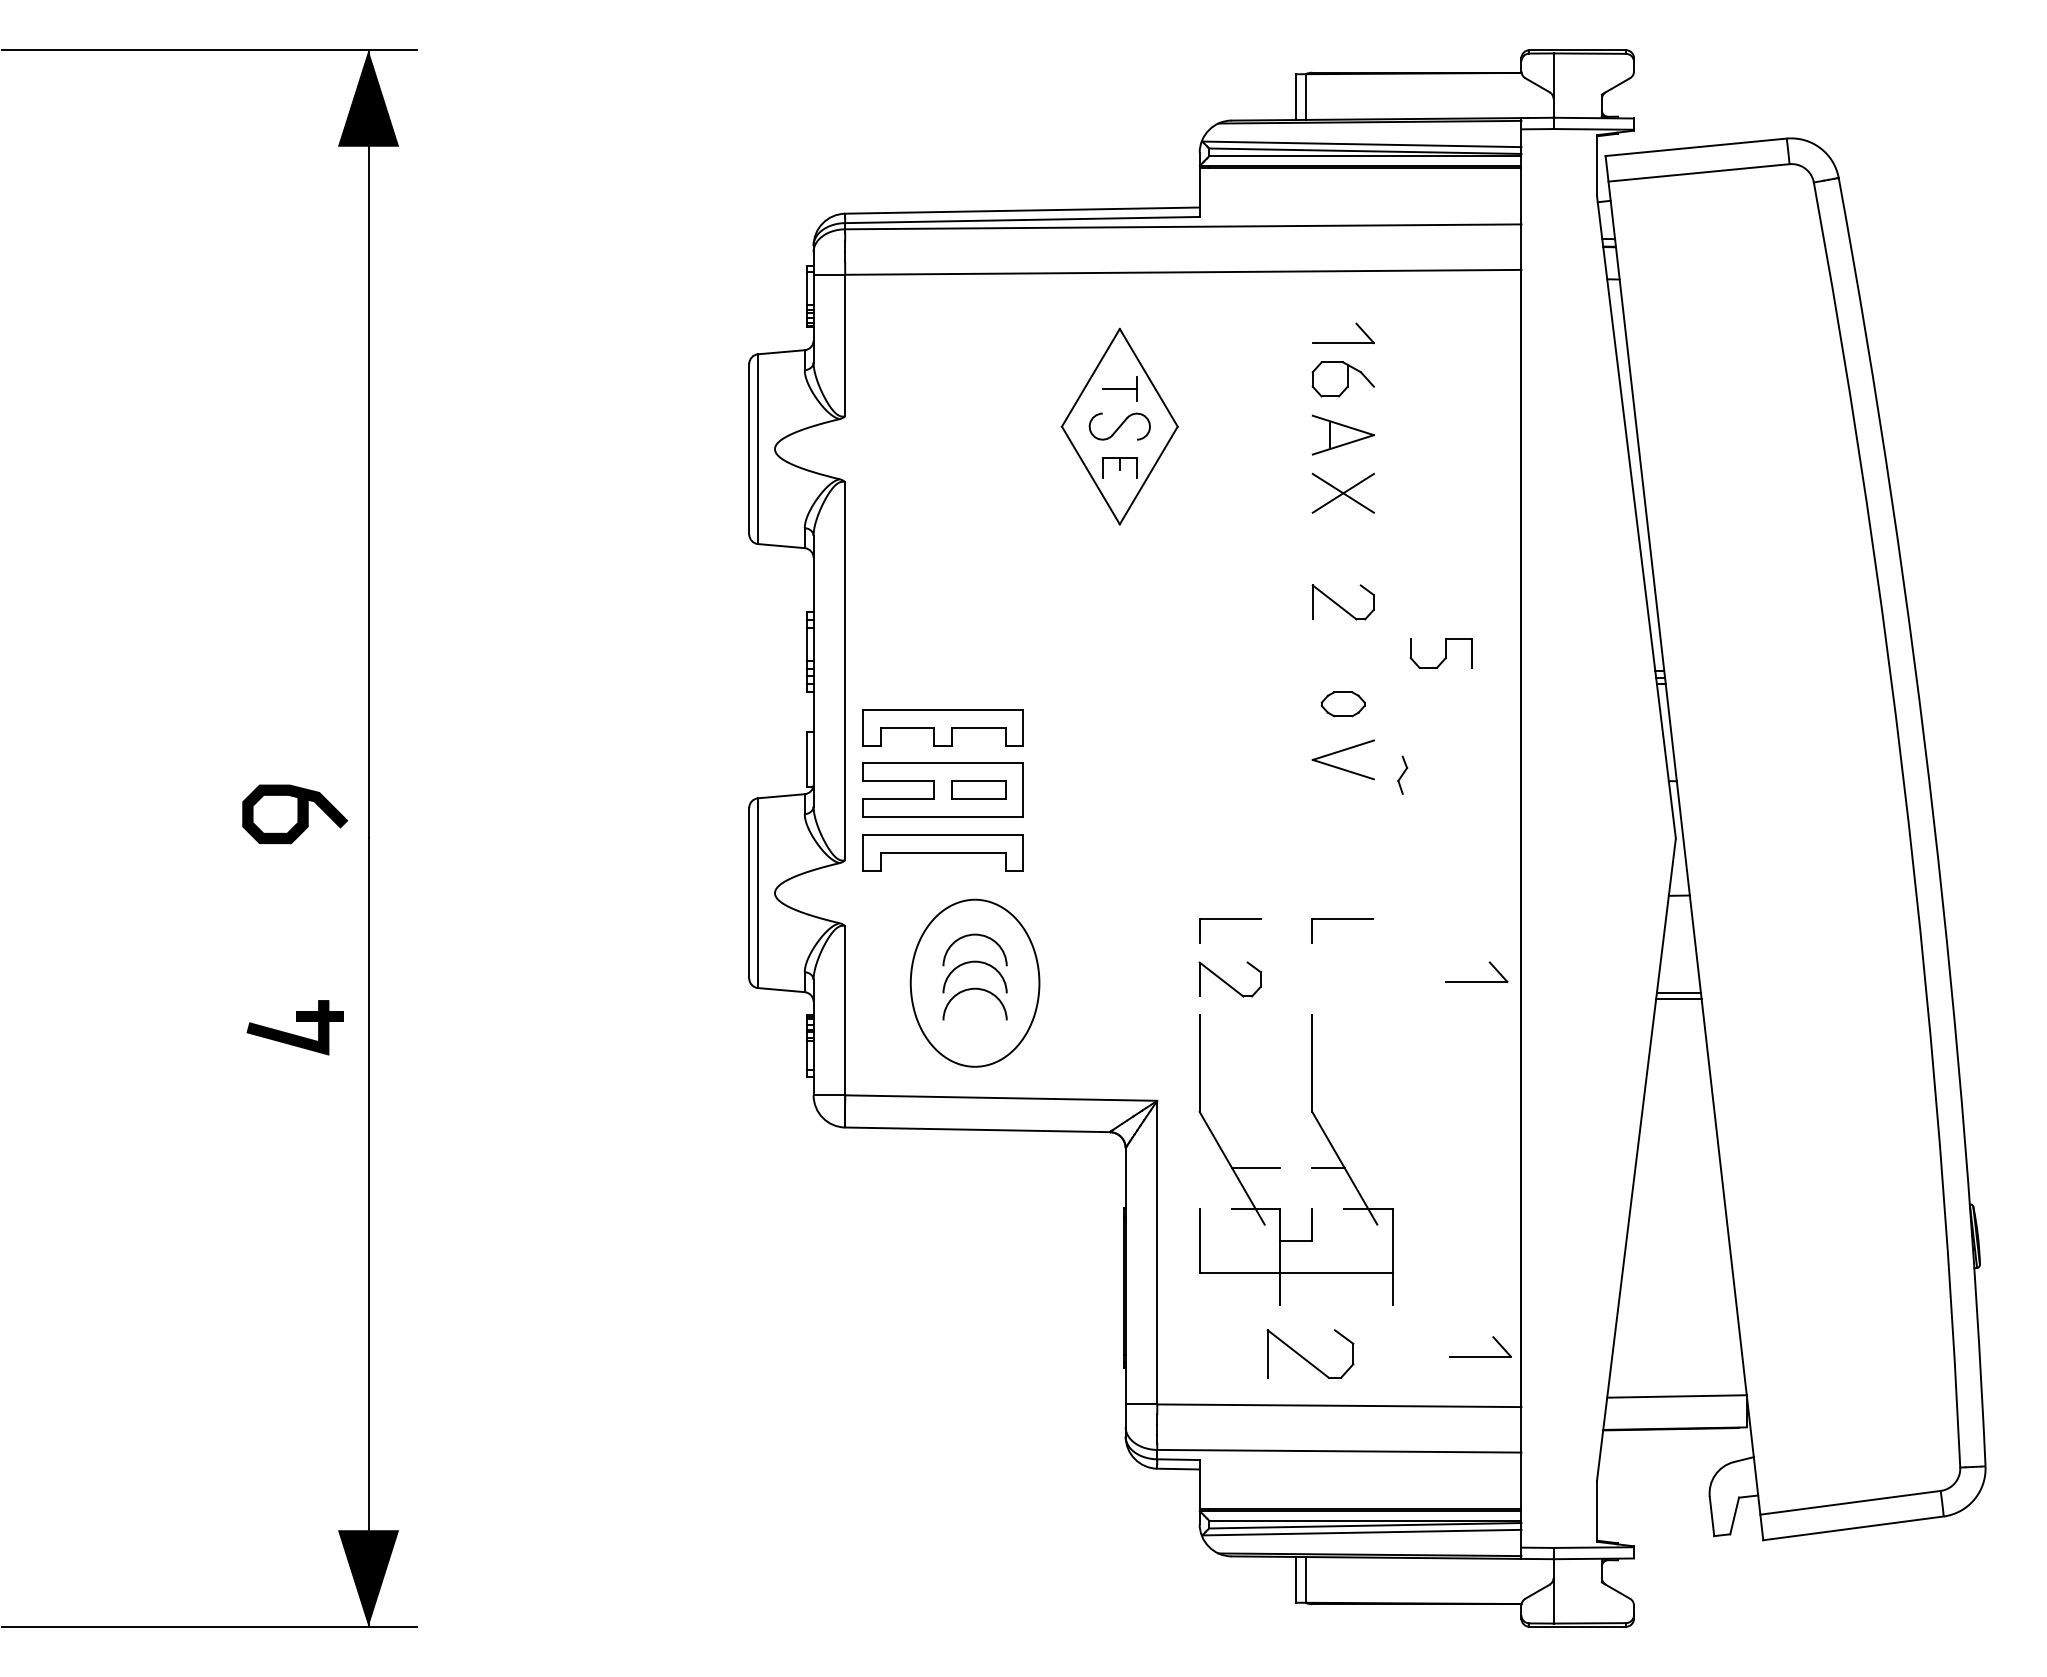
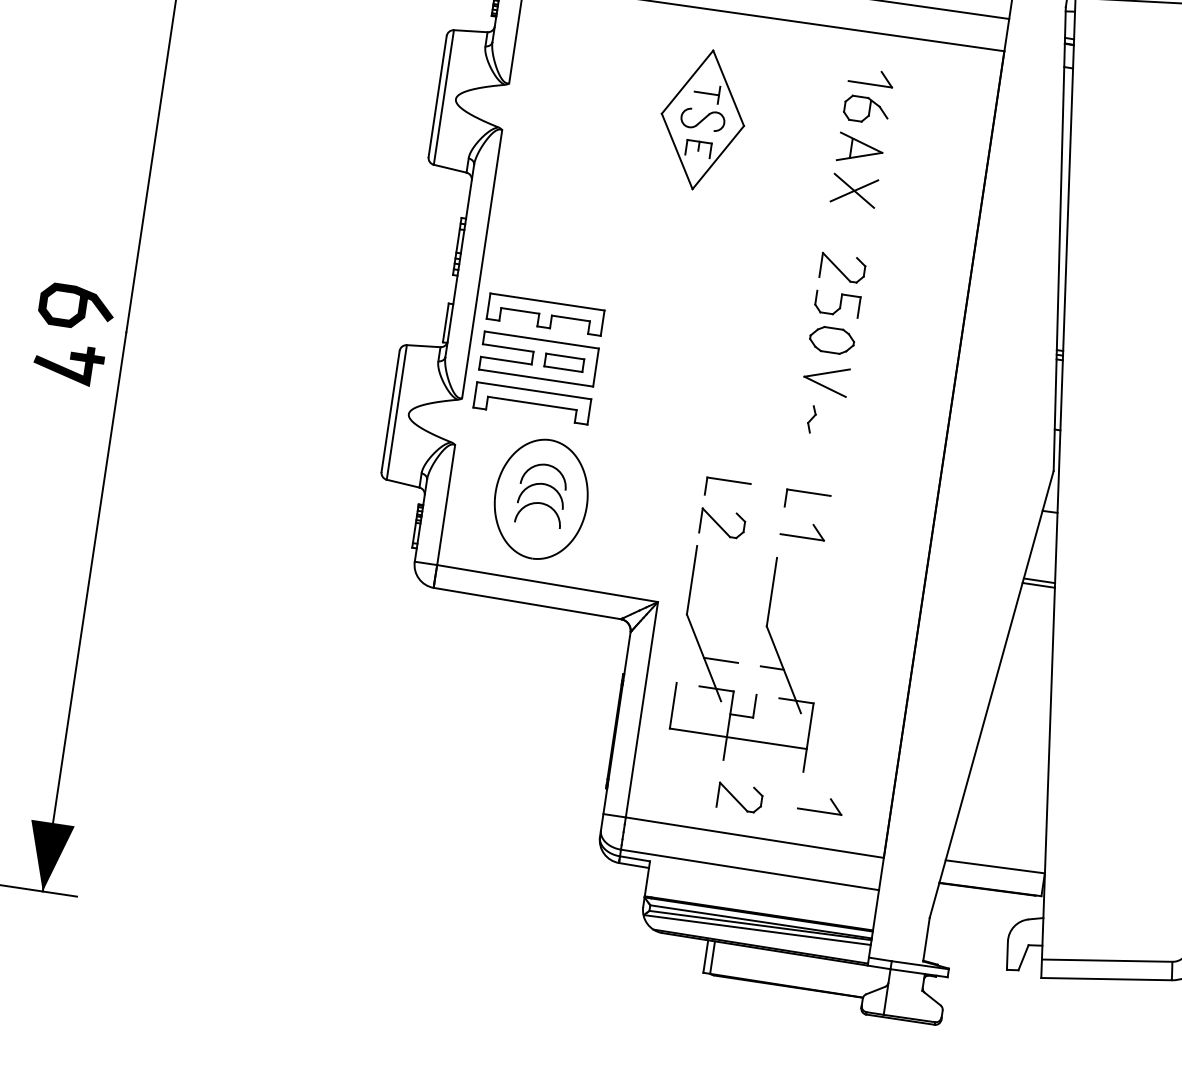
part: (1440, 653) -> (836, 304), moved
part: (1342, 704) -> (831, 340), size x1.43
part: (1402, 774) -> (811, 418), moved
part: (1476, 981) -> (802, 537), moved
part: (296, 1021) -> (70, 359), moved
part: (1310, 1354) -> (739, 798), size x0.71
part: (1480, 1356) -> (819, 811), moved

